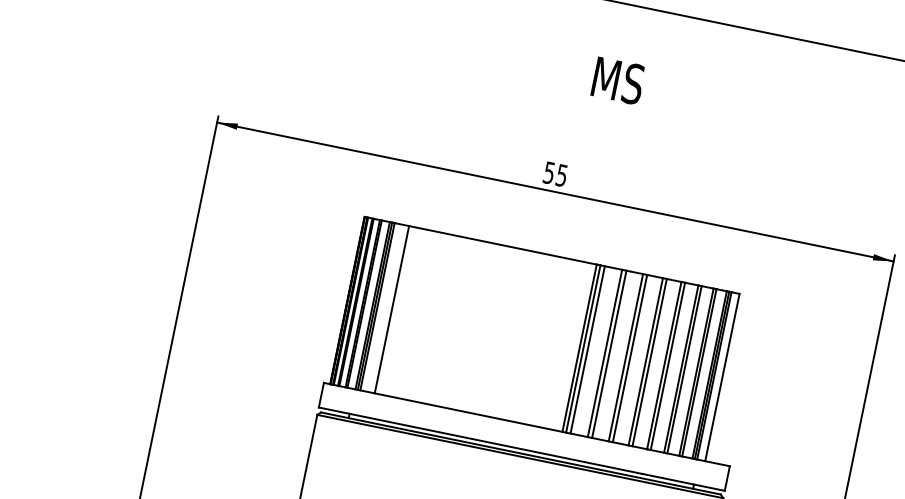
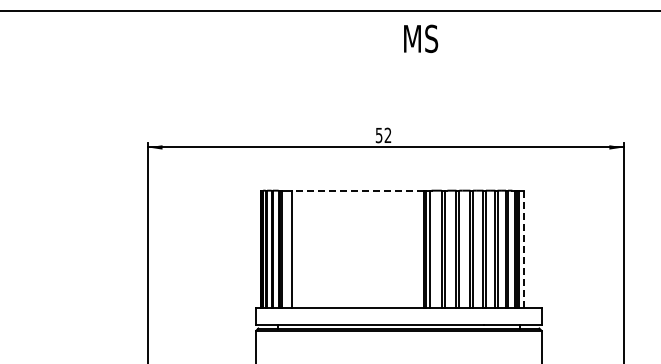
text: (619, 80) -> (421, 38), moved
text: (561, 175) -> (387, 135), 55 -> 52
line: (502, 244) -> (357, 190), solid -> dashed
line: (722, 377) -> (524, 249), solid -> dashed

